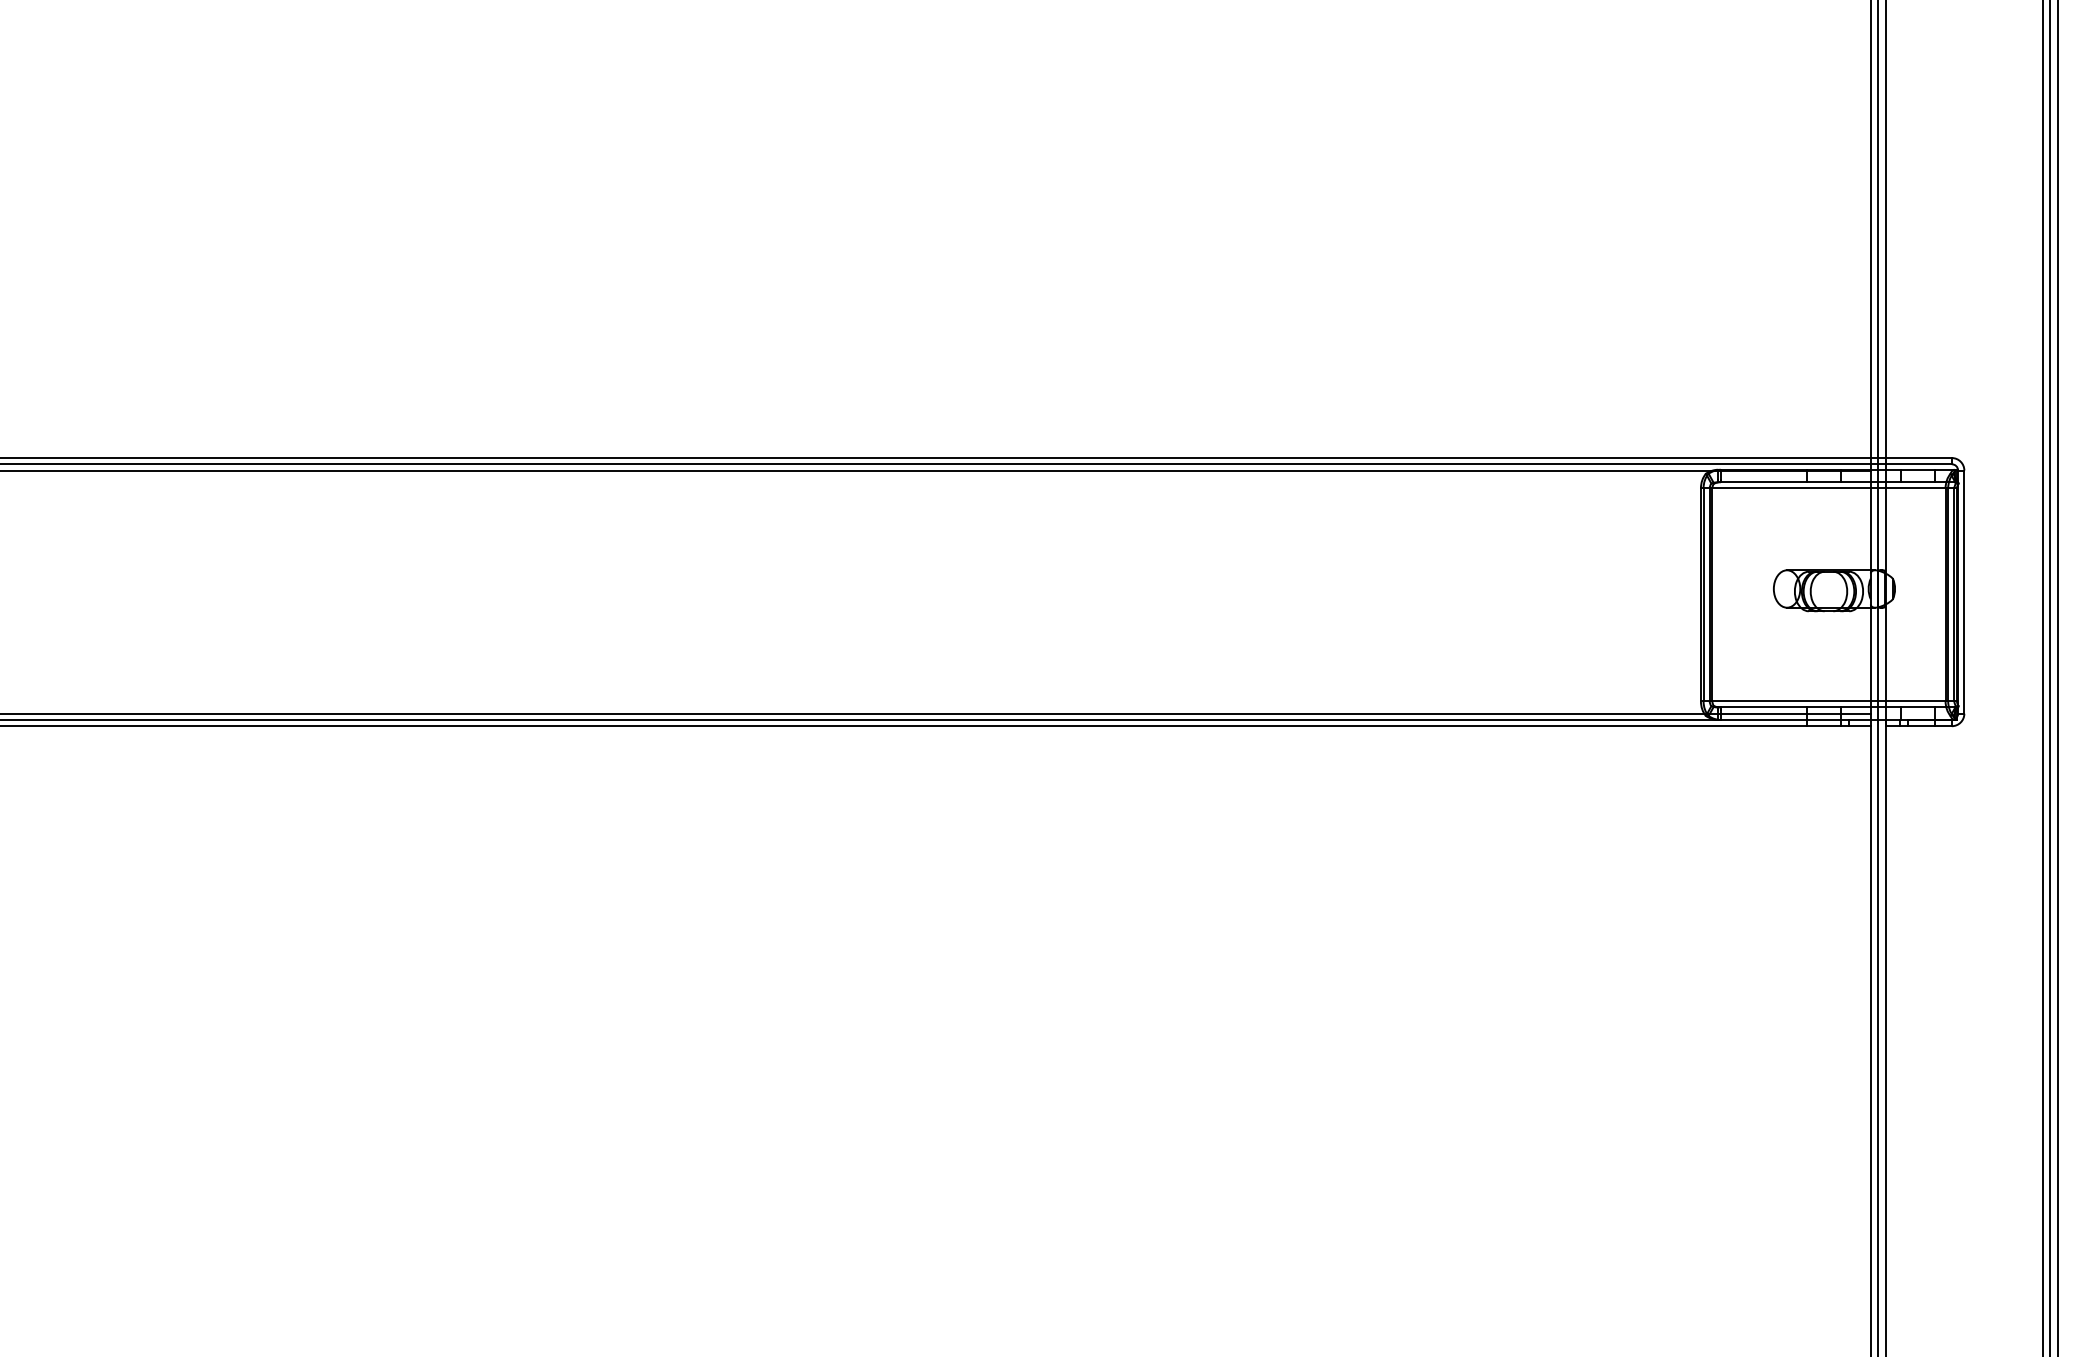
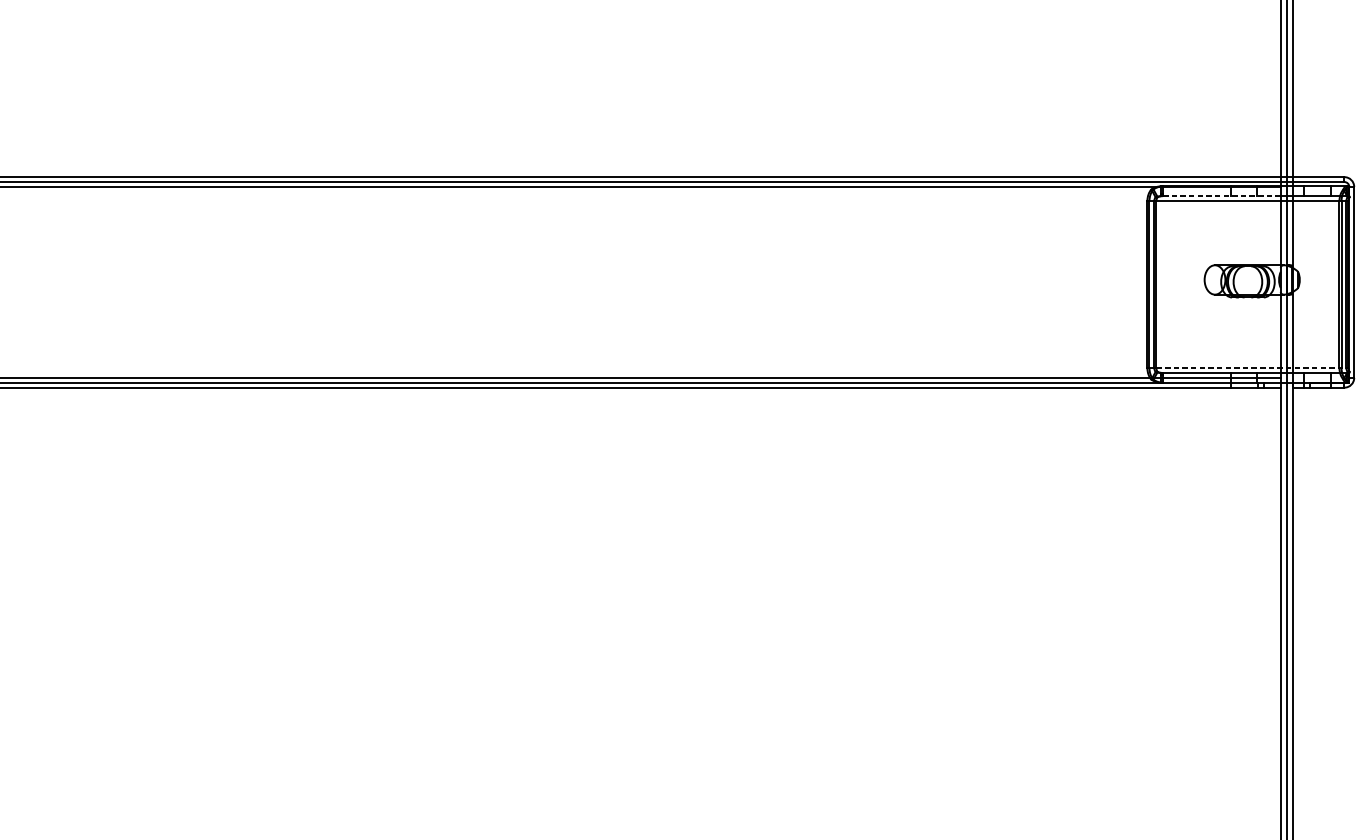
line: (1795, 482) -> (1221, 196), solid -> dashed
line: (1835, 701) -> (1253, 368), solid -> dashed

